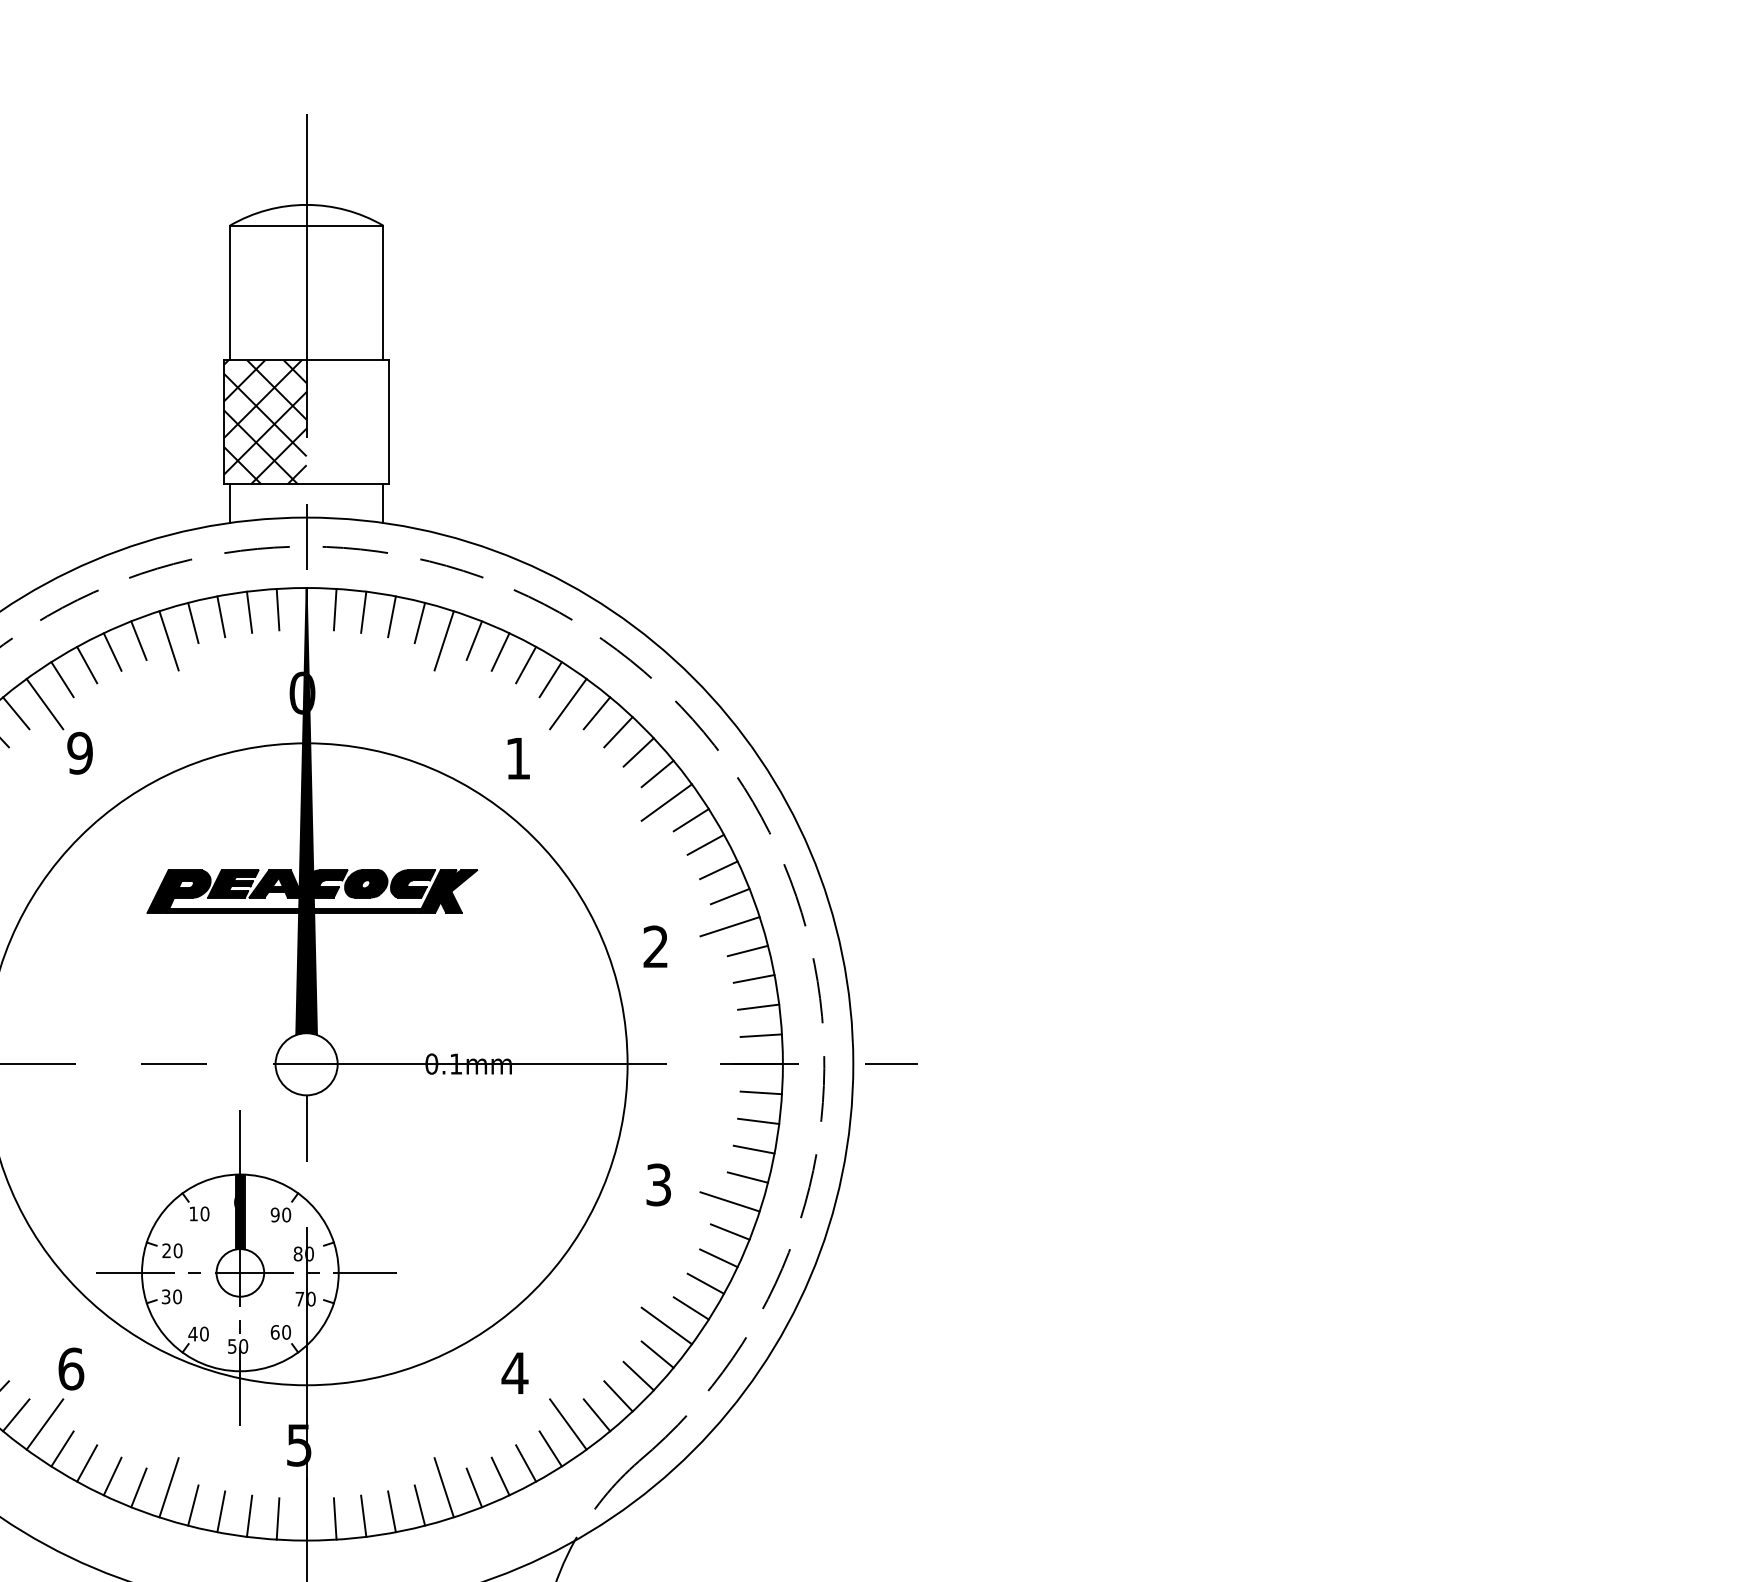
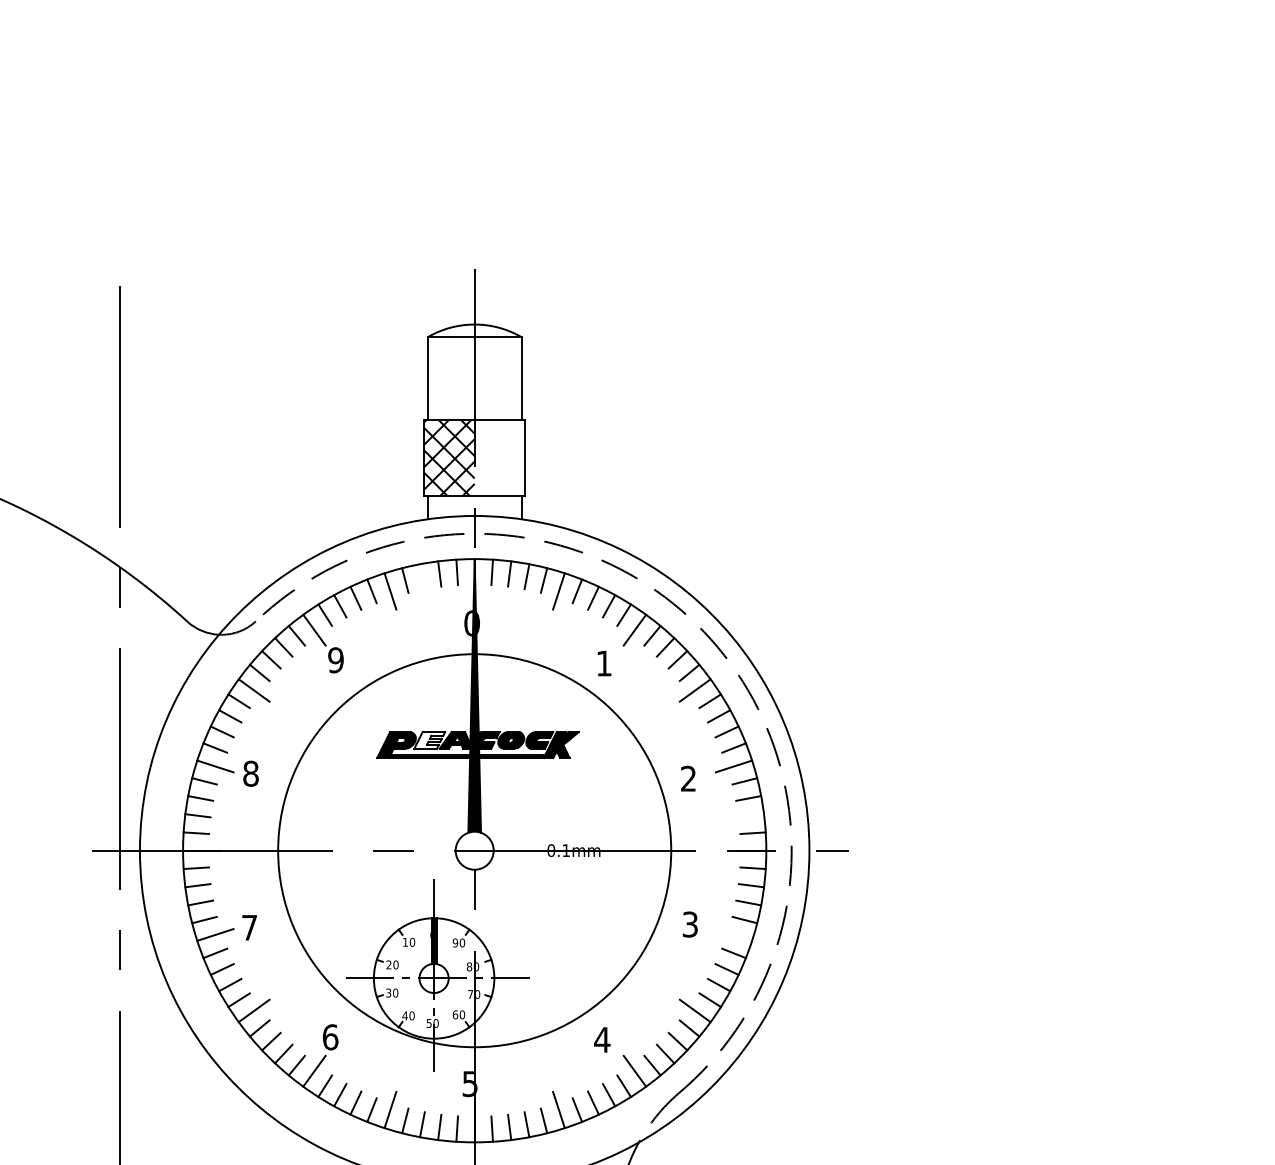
line: (221, 616) -> (422, 576), removed
fill: (232, 882) -> (429, 739), removed
line: (758, 1006) -> (751, 815), removed
line: (729, 1201) -> (733, 934), removed

